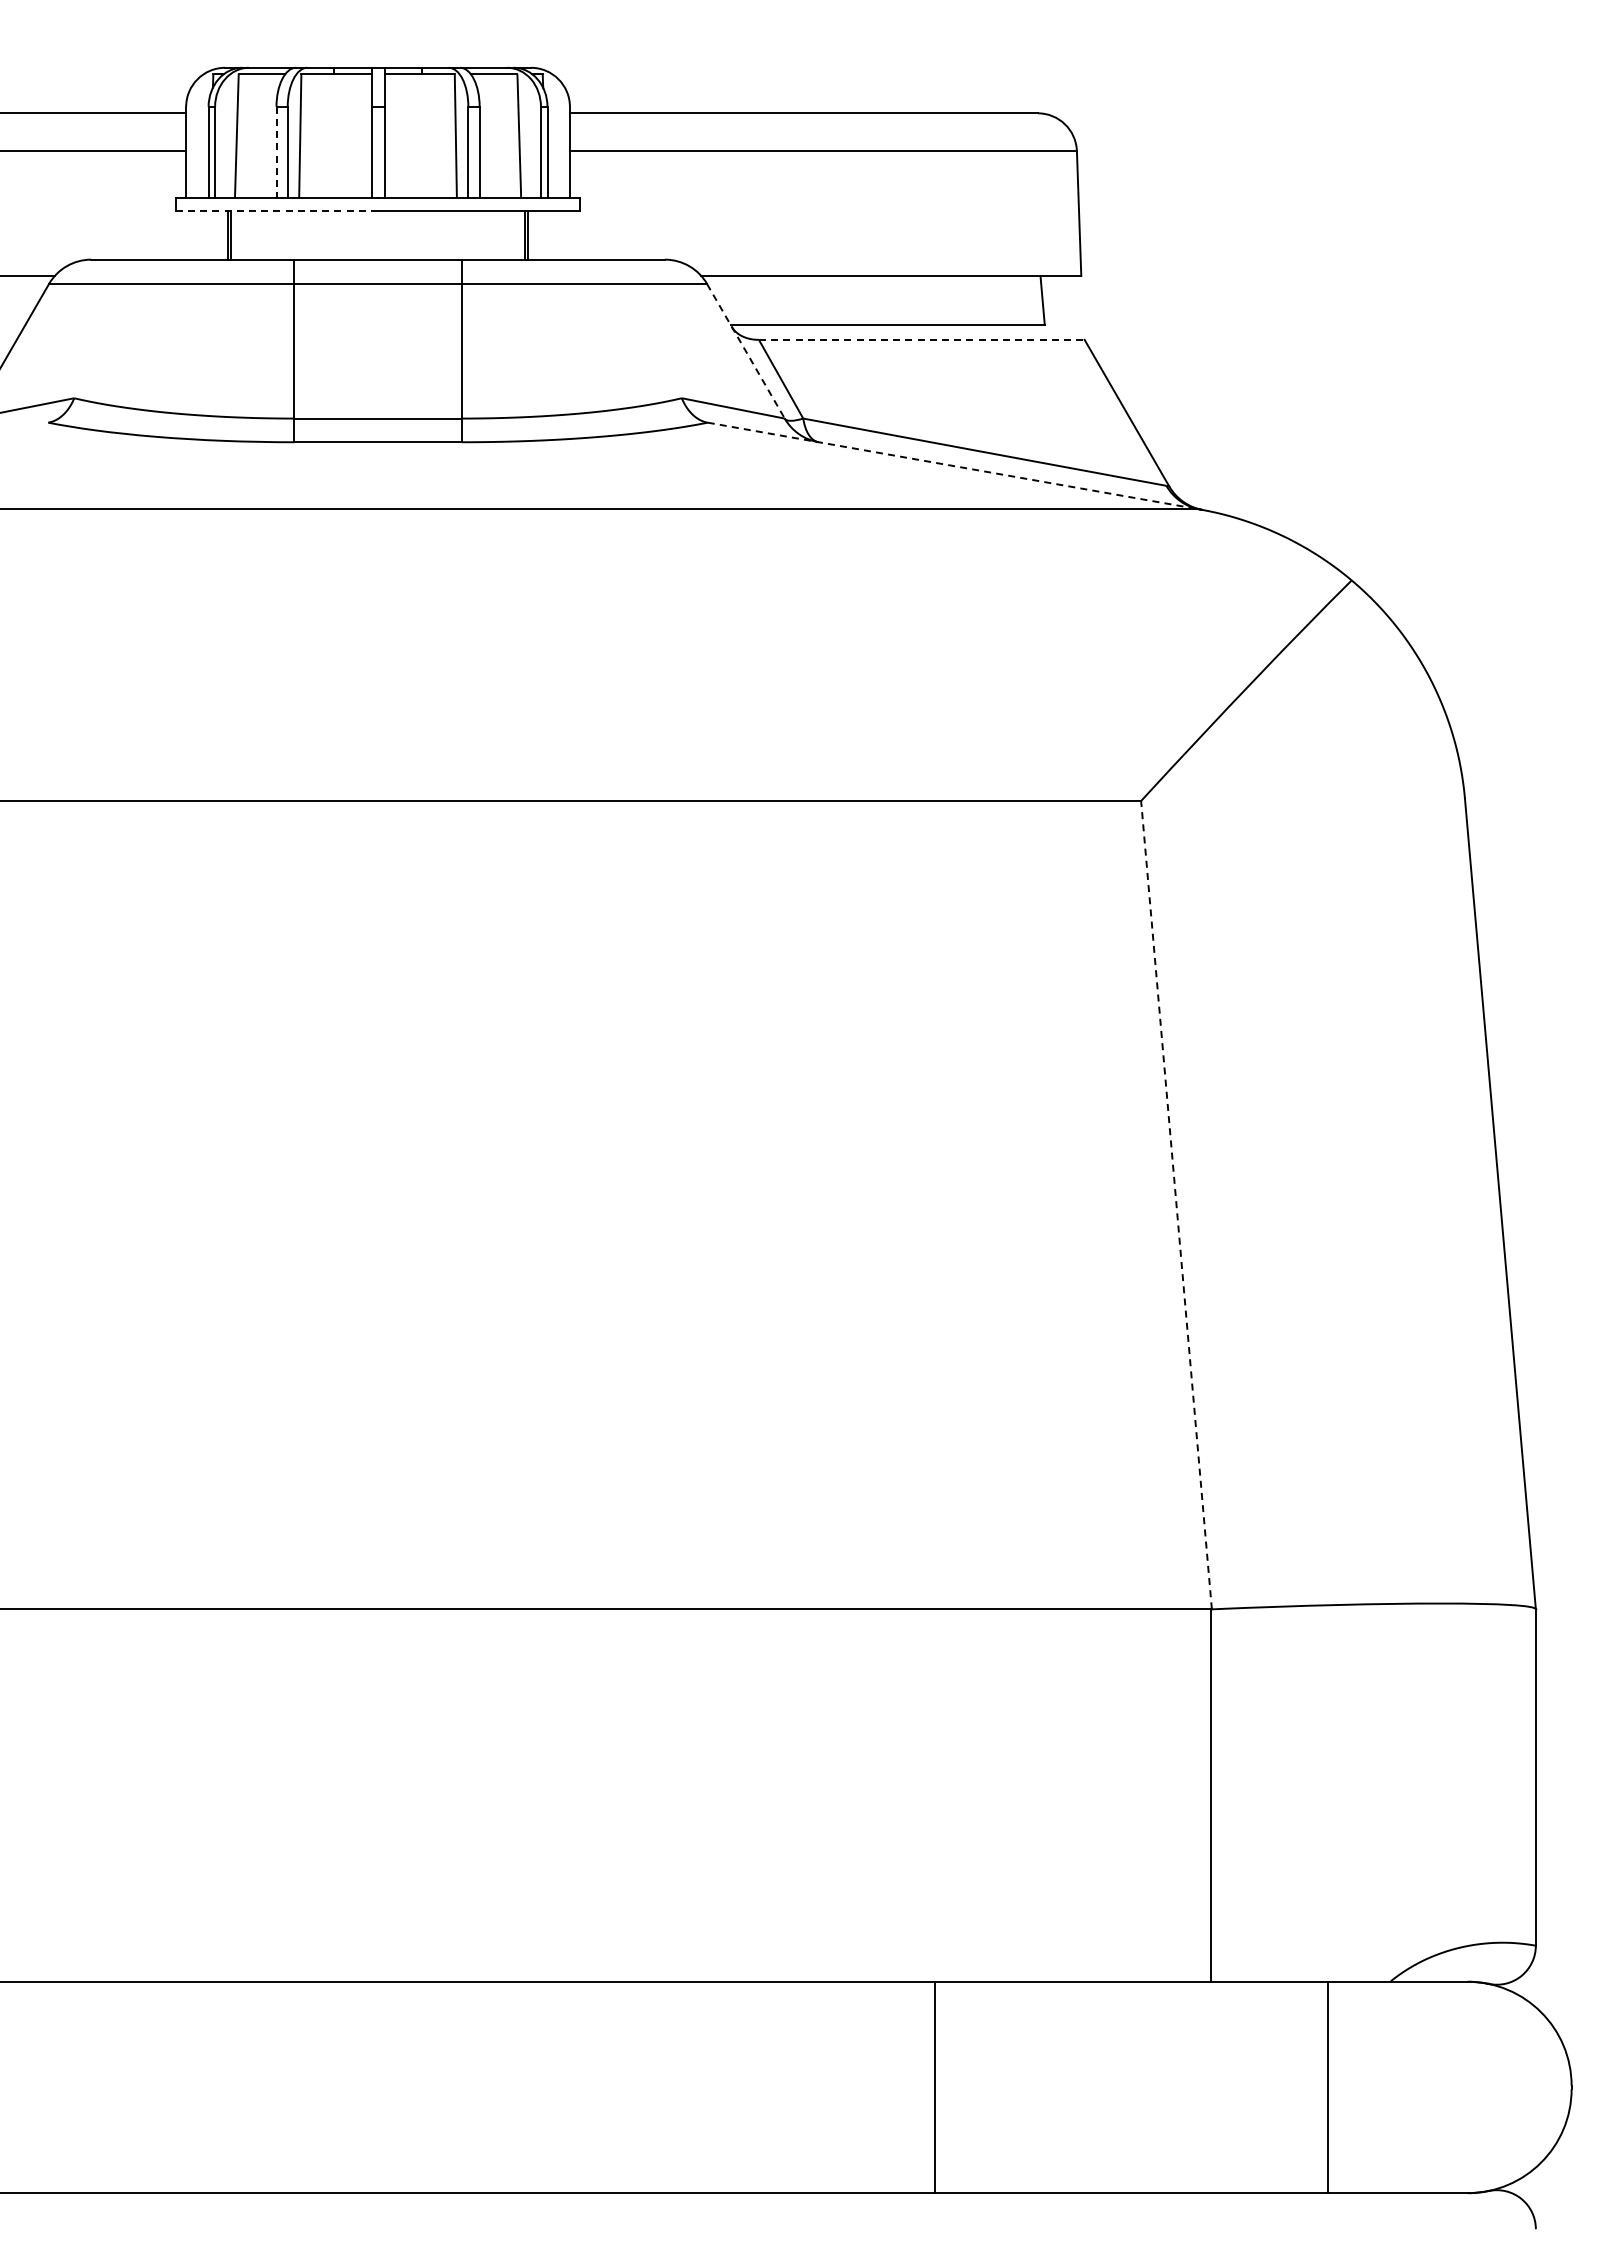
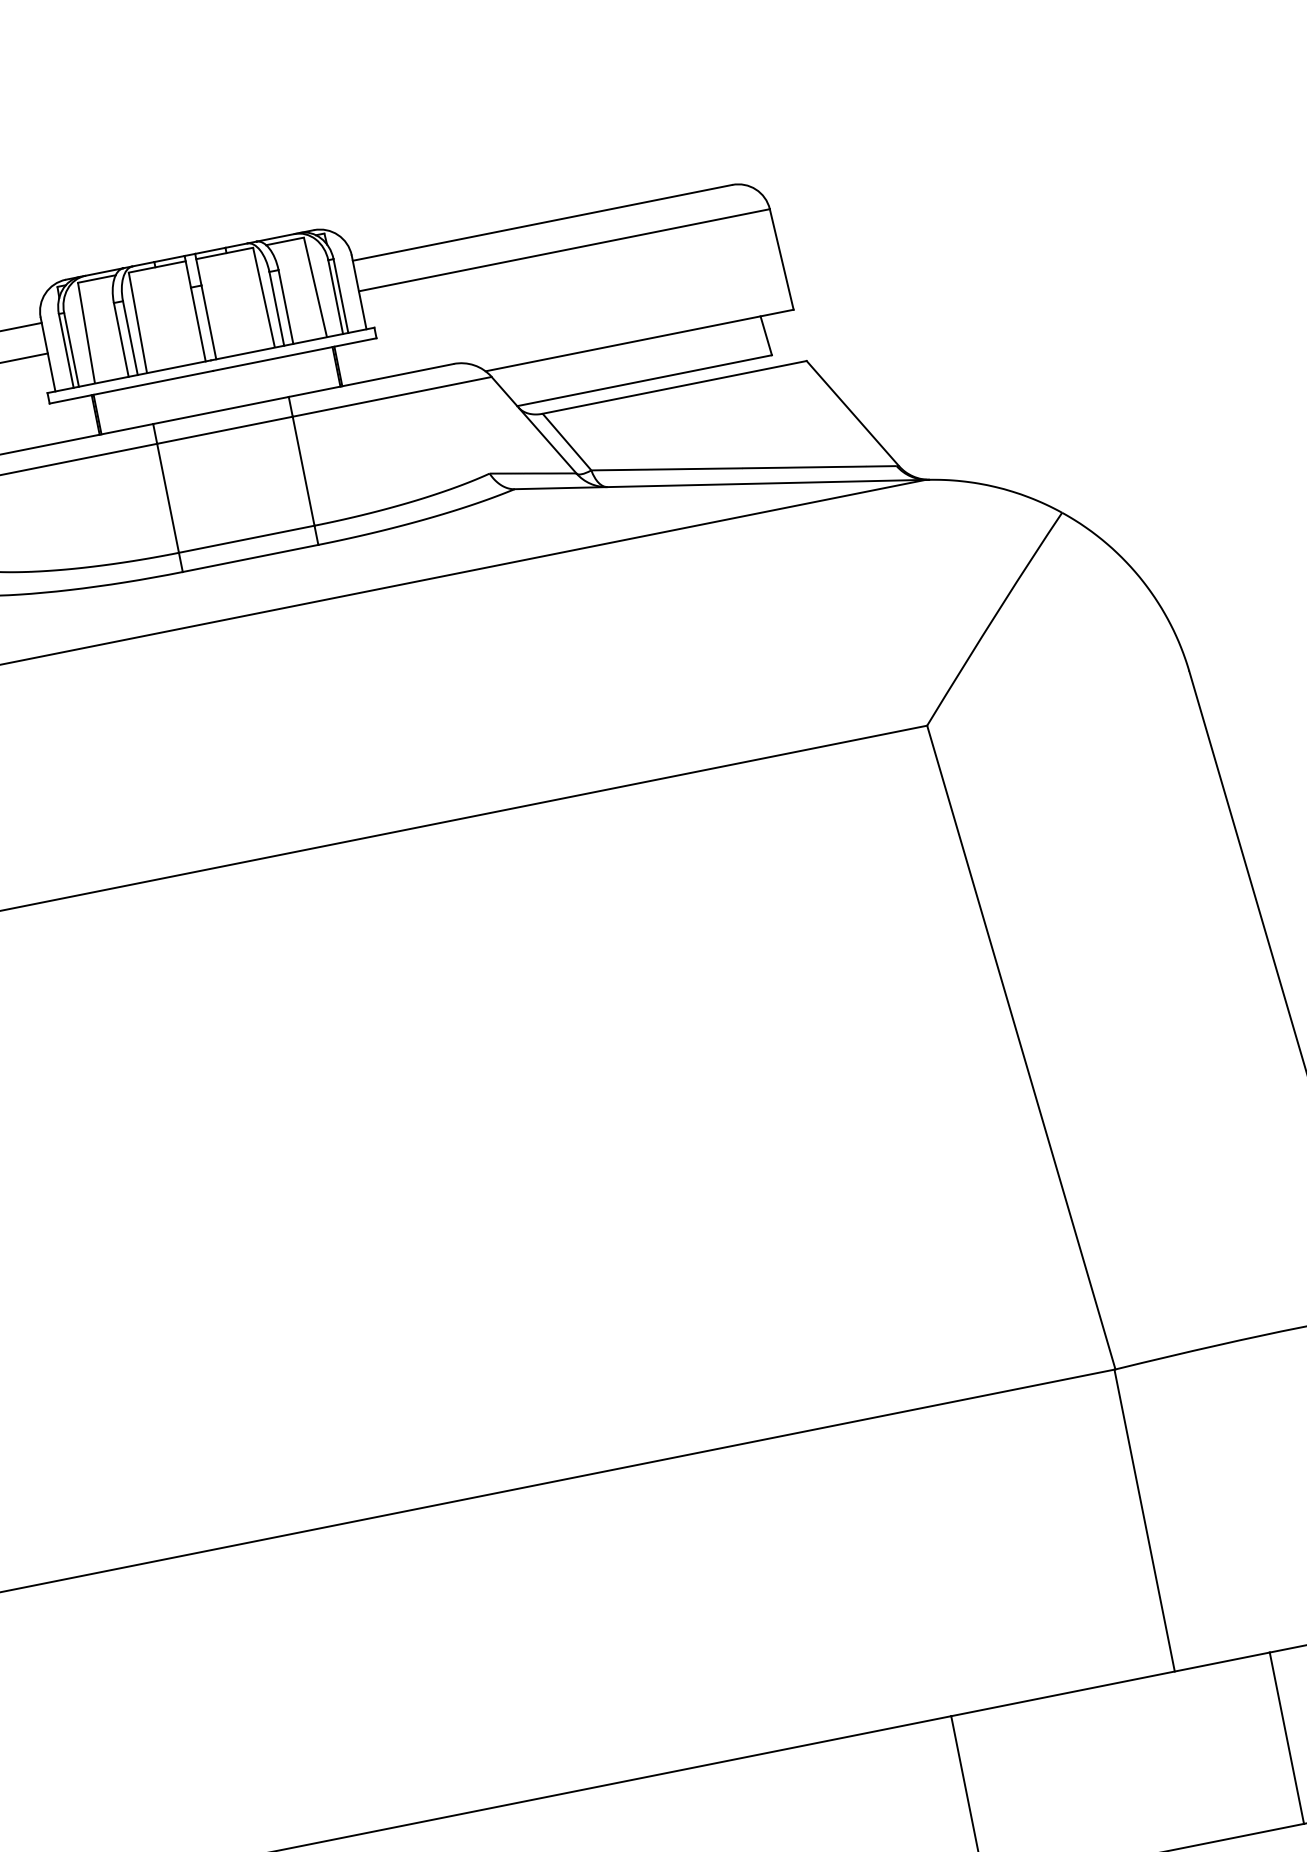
line: (276, 152) -> (121, 340), dashed -> solid
line: (277, 210) -> (131, 386), dashed -> solid
line: (921, 339) -> (674, 387), dashed -> solid
line: (745, 351) -> (533, 425), dashed -> solid
line: (952, 465) -> (719, 484), dashed -> solid
line: (1176, 1205) -> (1021, 1047), dashed -> solid

